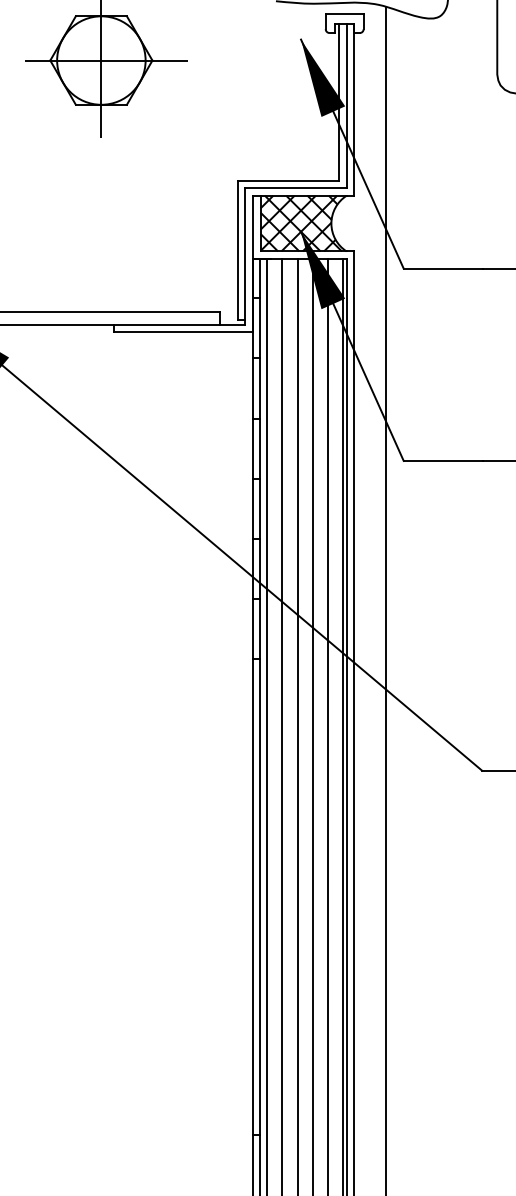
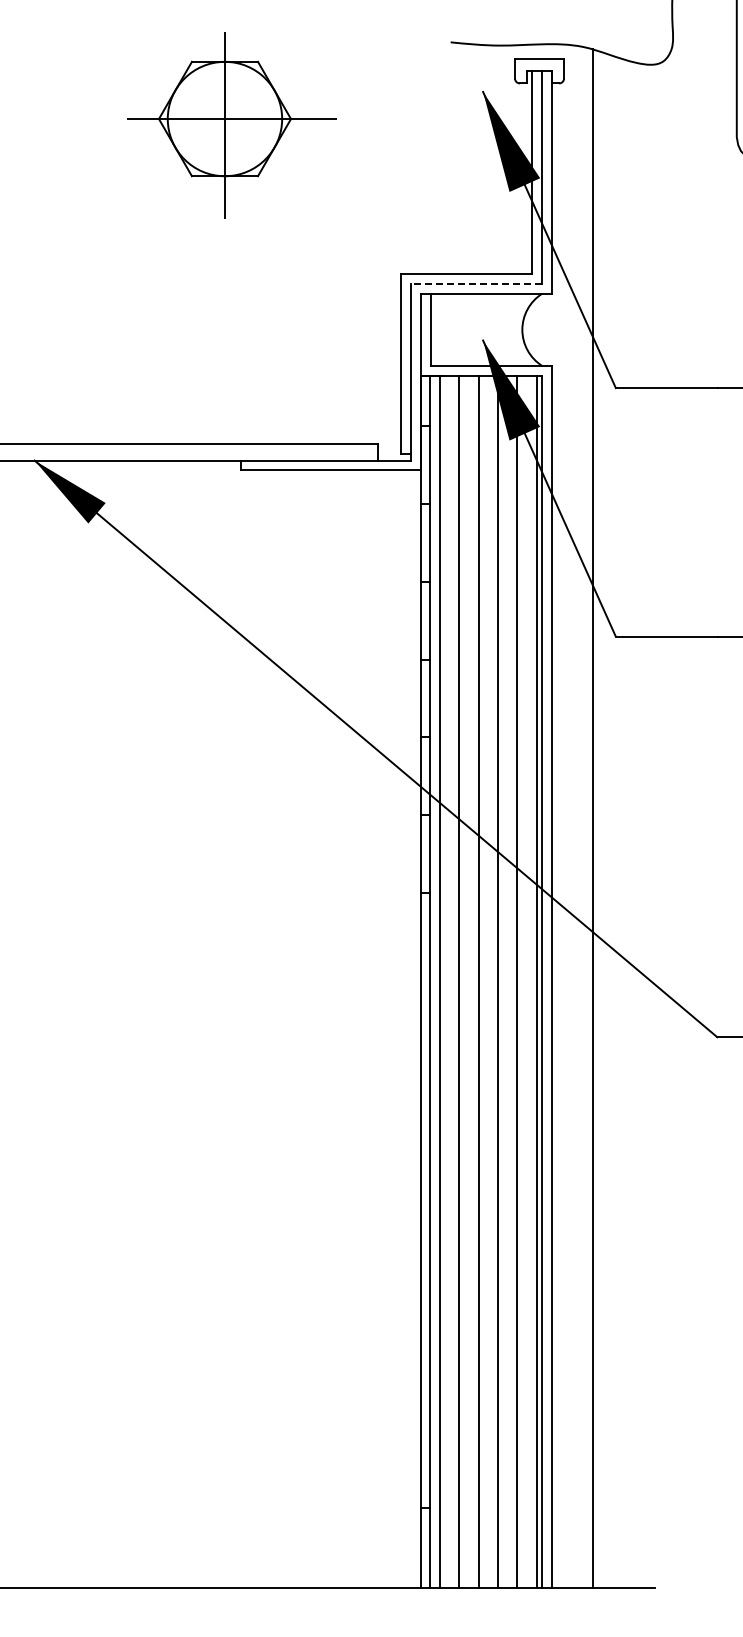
line: (295, 188) -> (476, 284), solid -> dashed
hatch: (302, 223) -> (485, 329), removed

